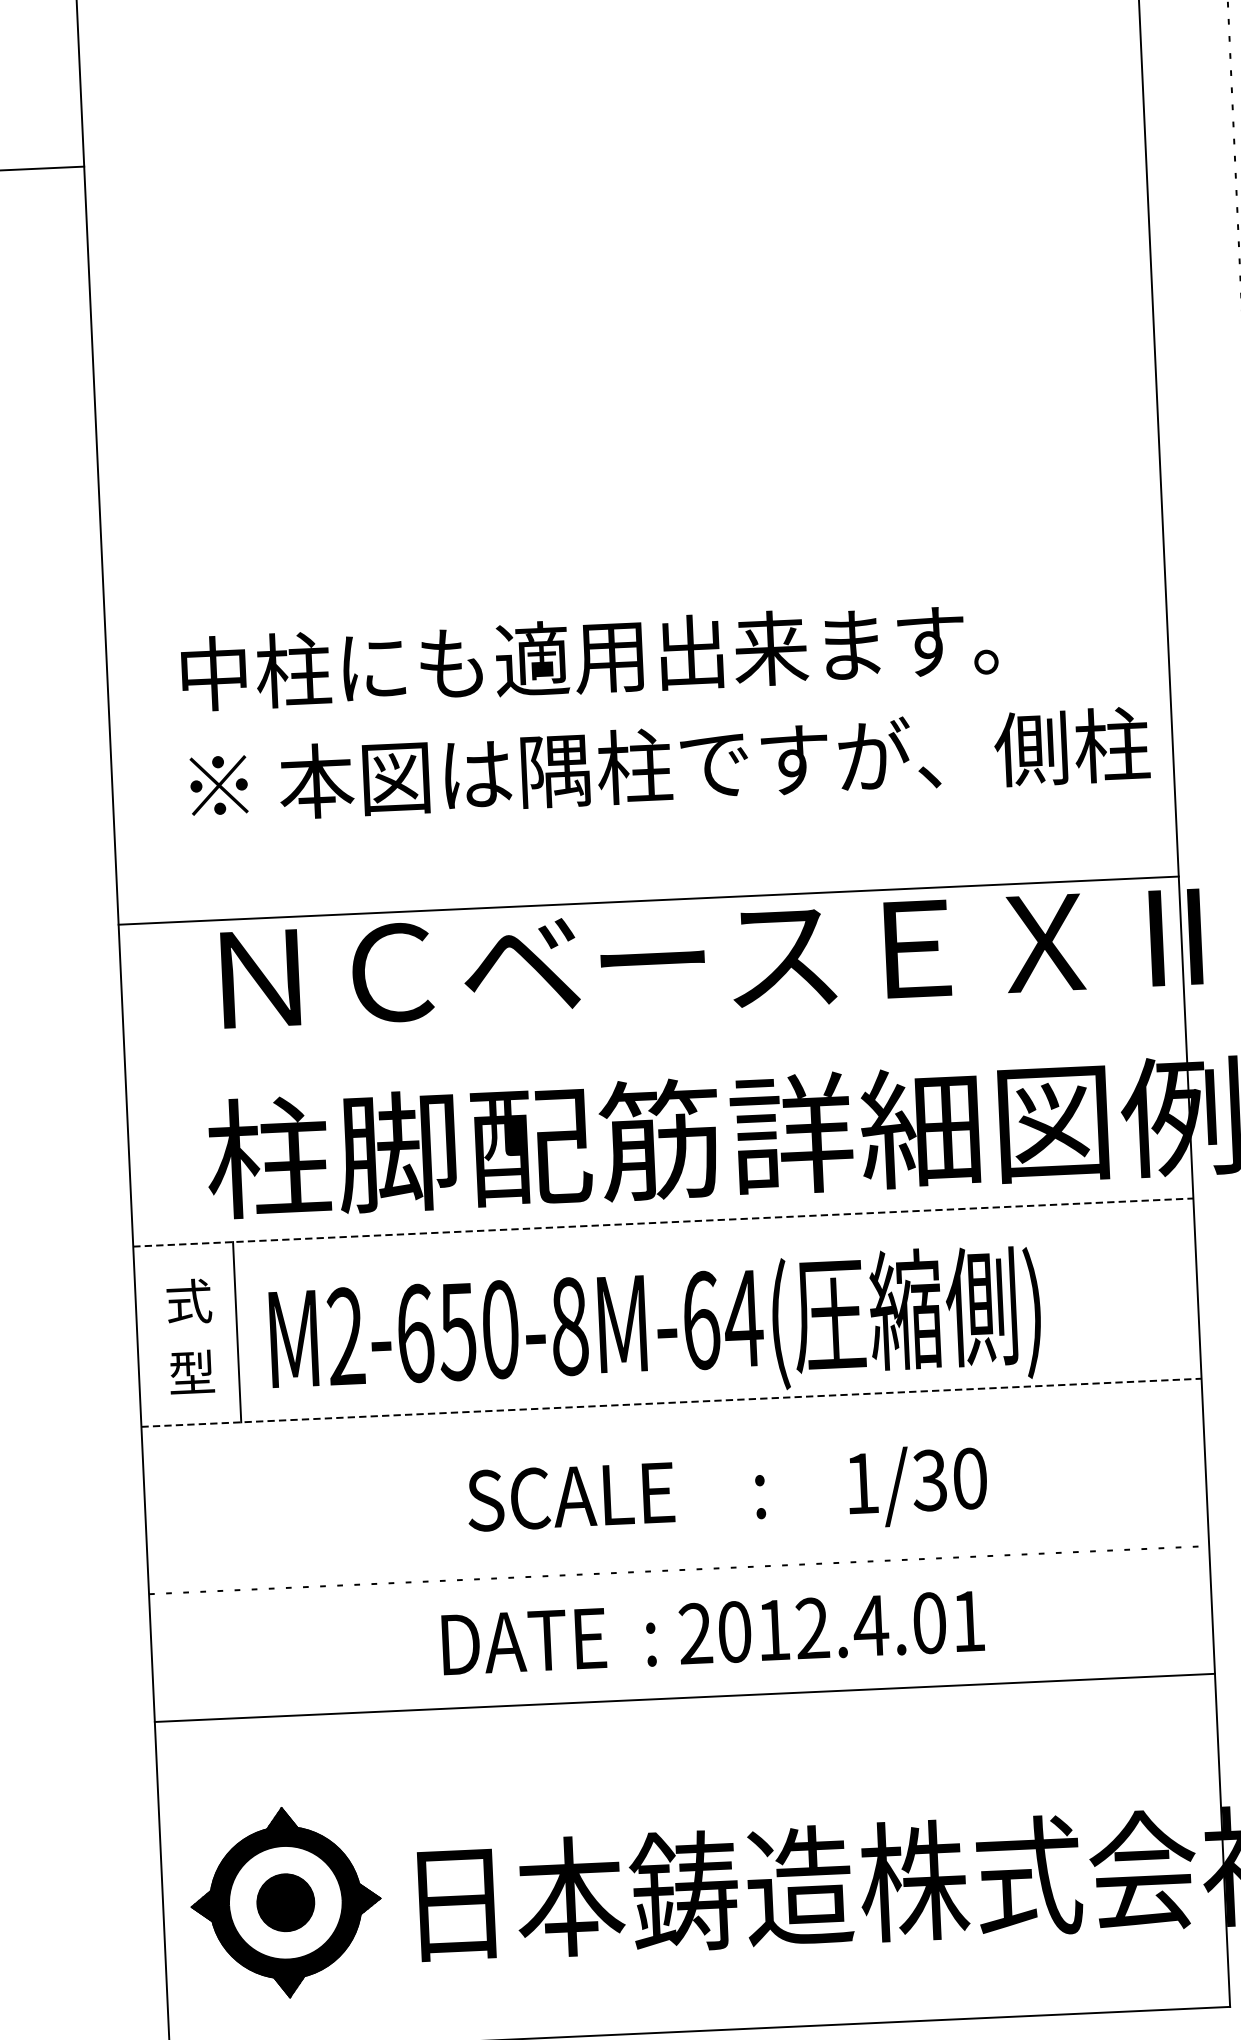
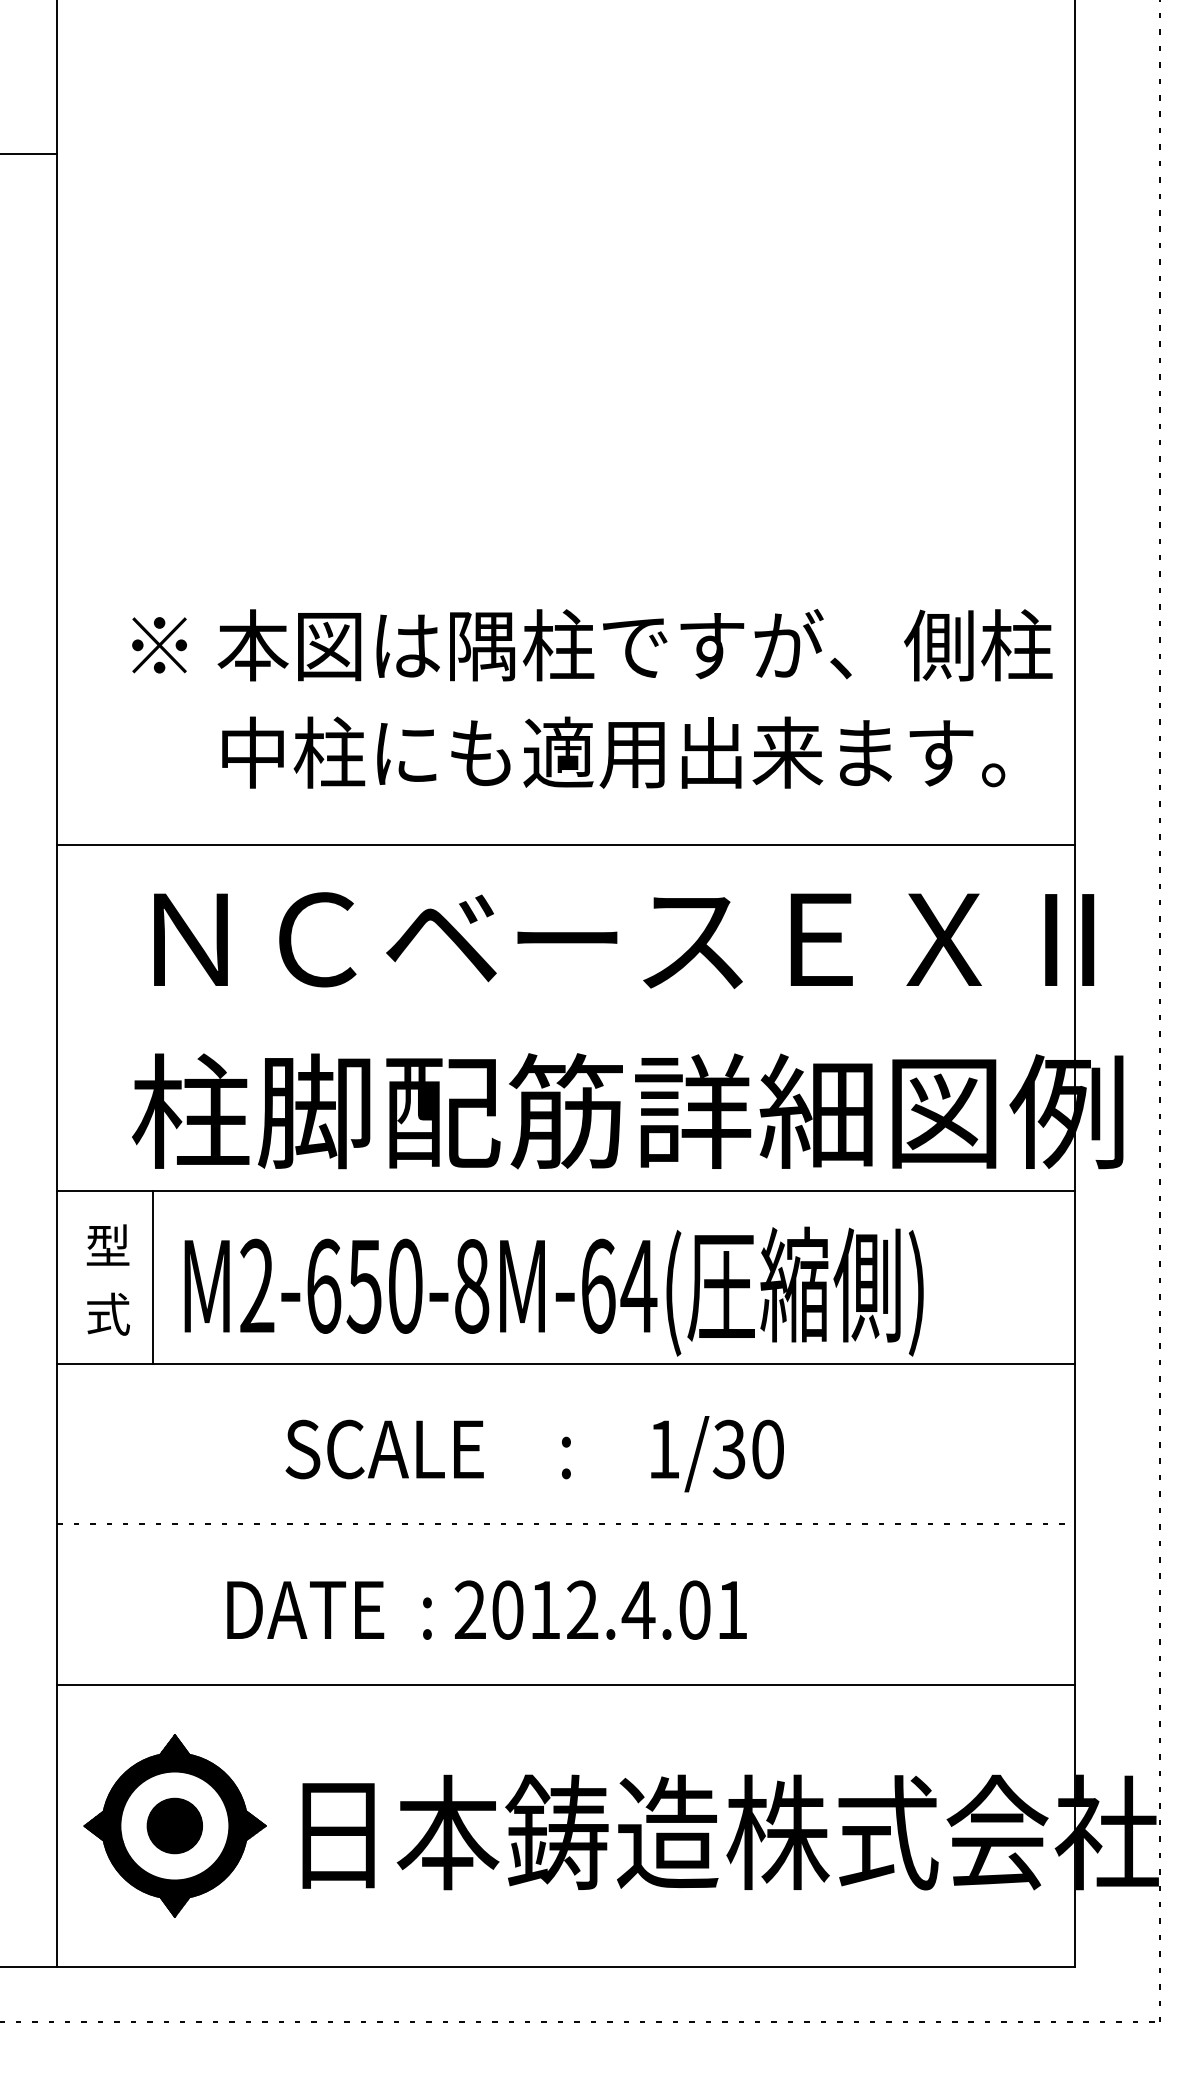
text: (662, 653) -> (590, 645), 中柱にも適用出来ます。 -> ※ 本図は隅柱ですが、側柱
text: (670, 764) -> (592, 752), ※ 本図は隅柱ですが、側柱 -> 中柱にも適用出来ます。
line: (649, 900) -> (566, 844), moved
line: (663, 1222) -> (566, 1190), dashed -> solid
text: (188, 1301) -> (107, 1245), 式 -> 型
text: (191, 1372) -> (107, 1313), 型 -> 式
line: (671, 1402) -> (566, 1363), dashed -> solid
text: (727, 1494) -> (534, 1454), moved
text: (712, 1632) -> (486, 1609), moved
line: (685, 1698) -> (566, 1685), moved

